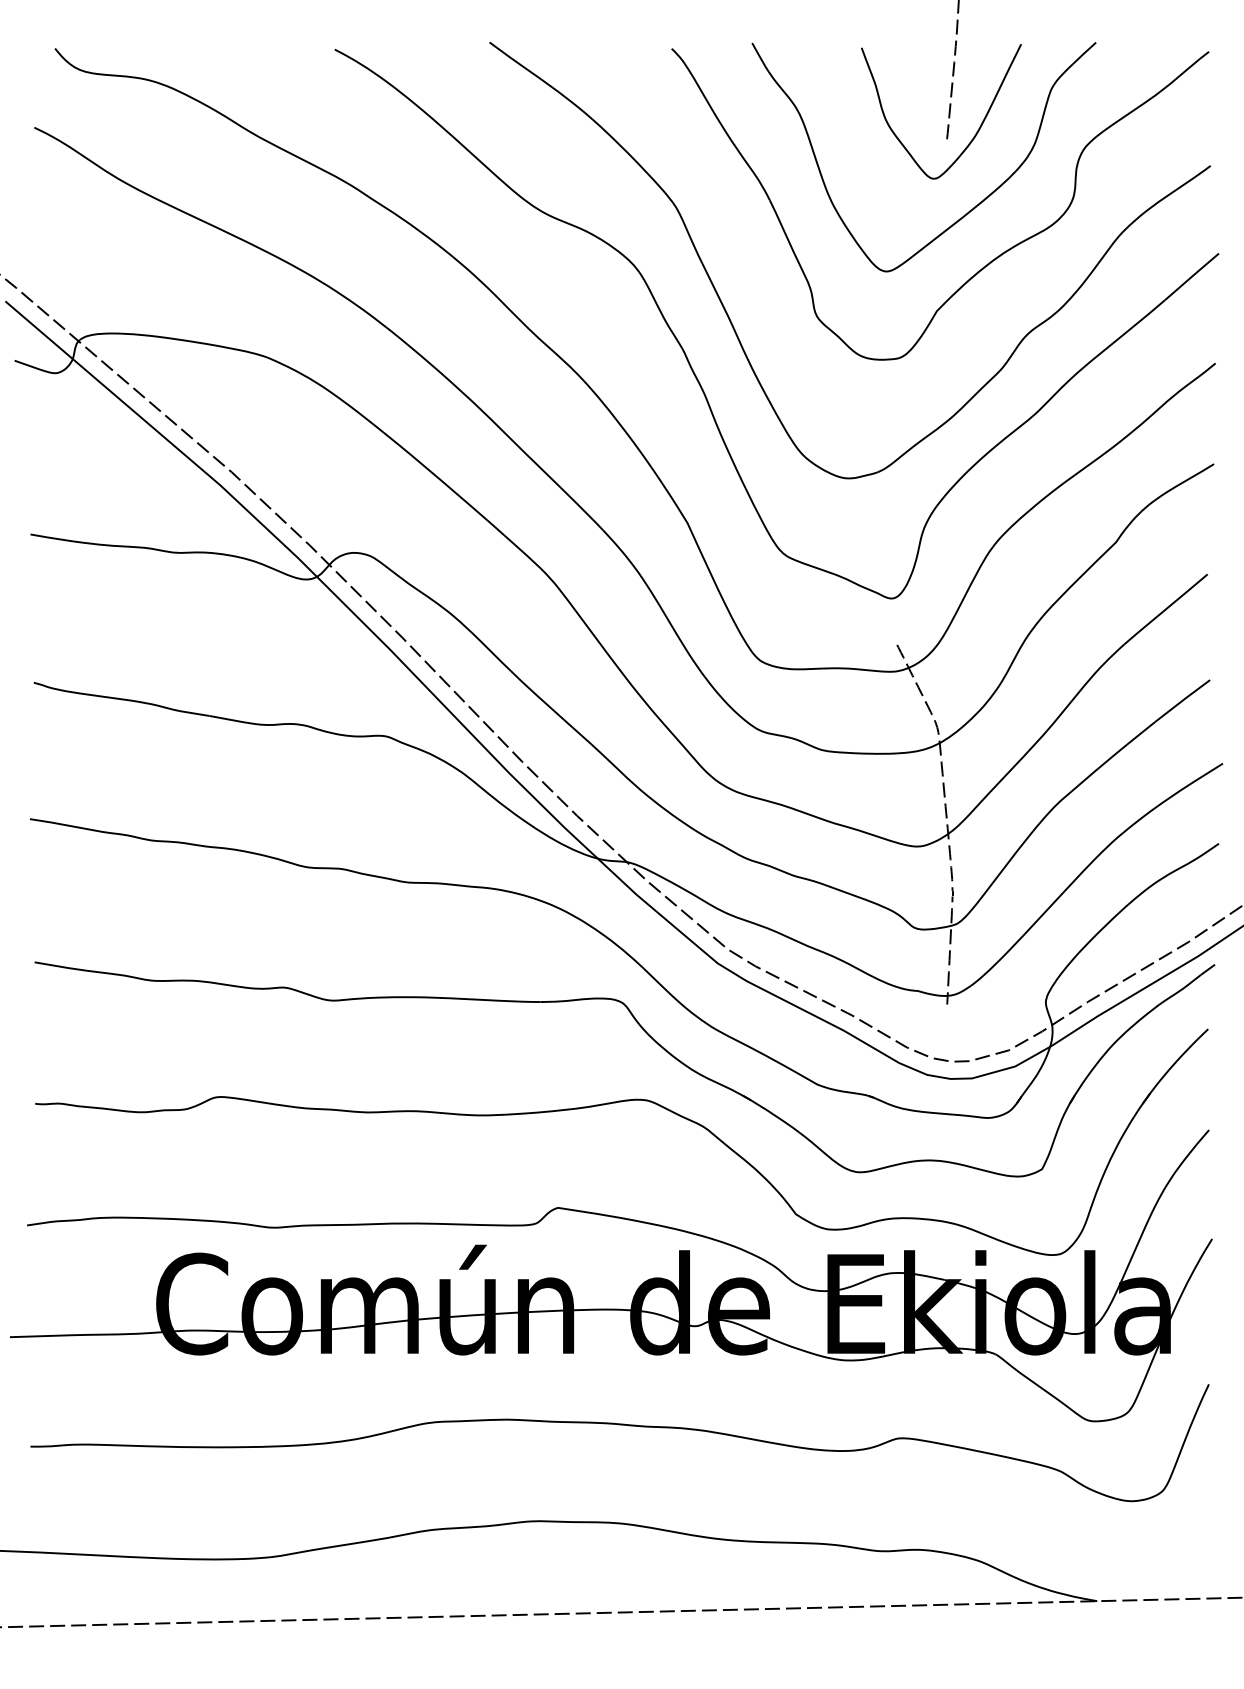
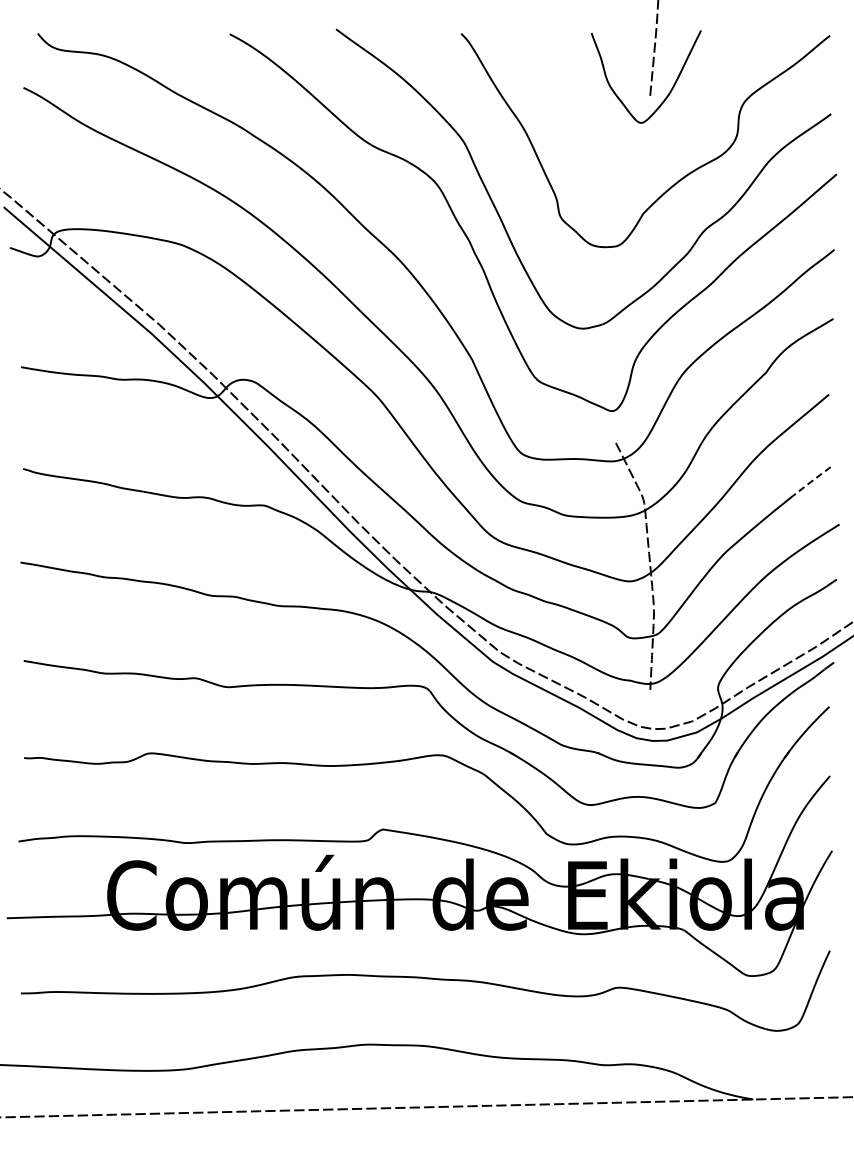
curve: (963, 214) -> (661, 147), removed
line: (1182, 701) -> (811, 481), solid -> dashed

